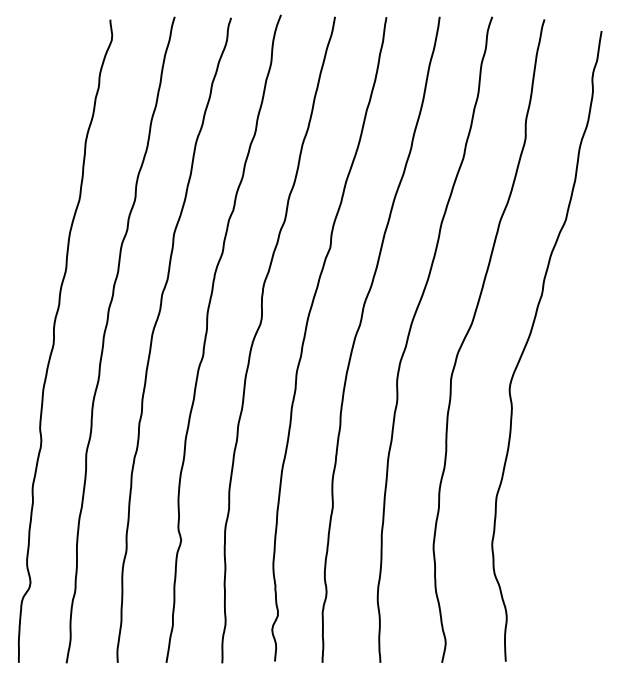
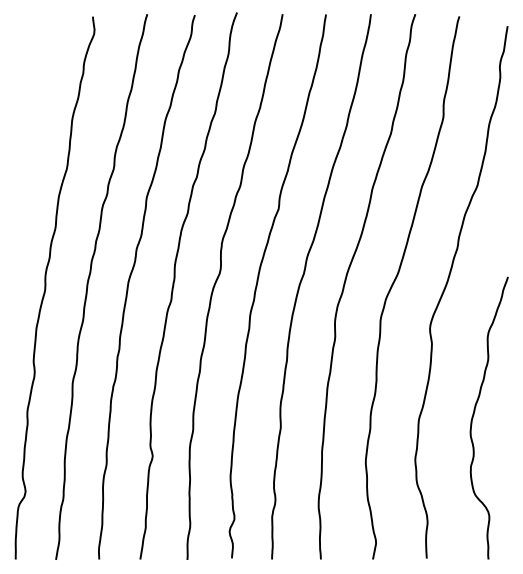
curve: (562, 490) -> (474, 414), added

